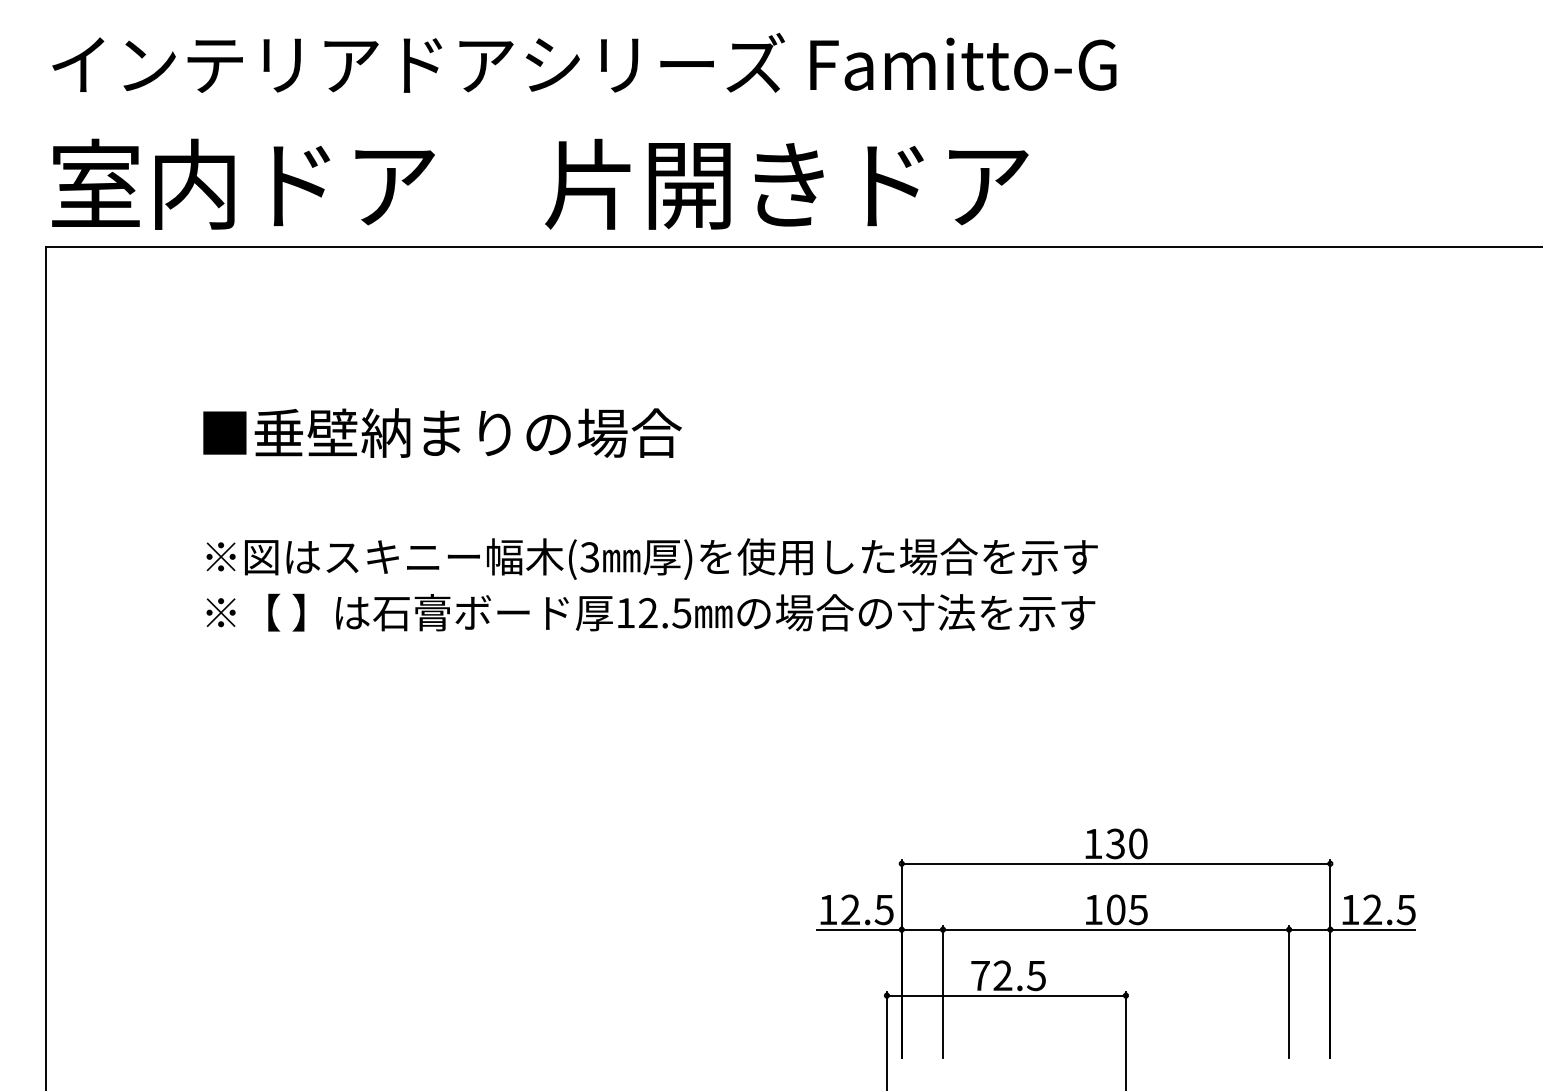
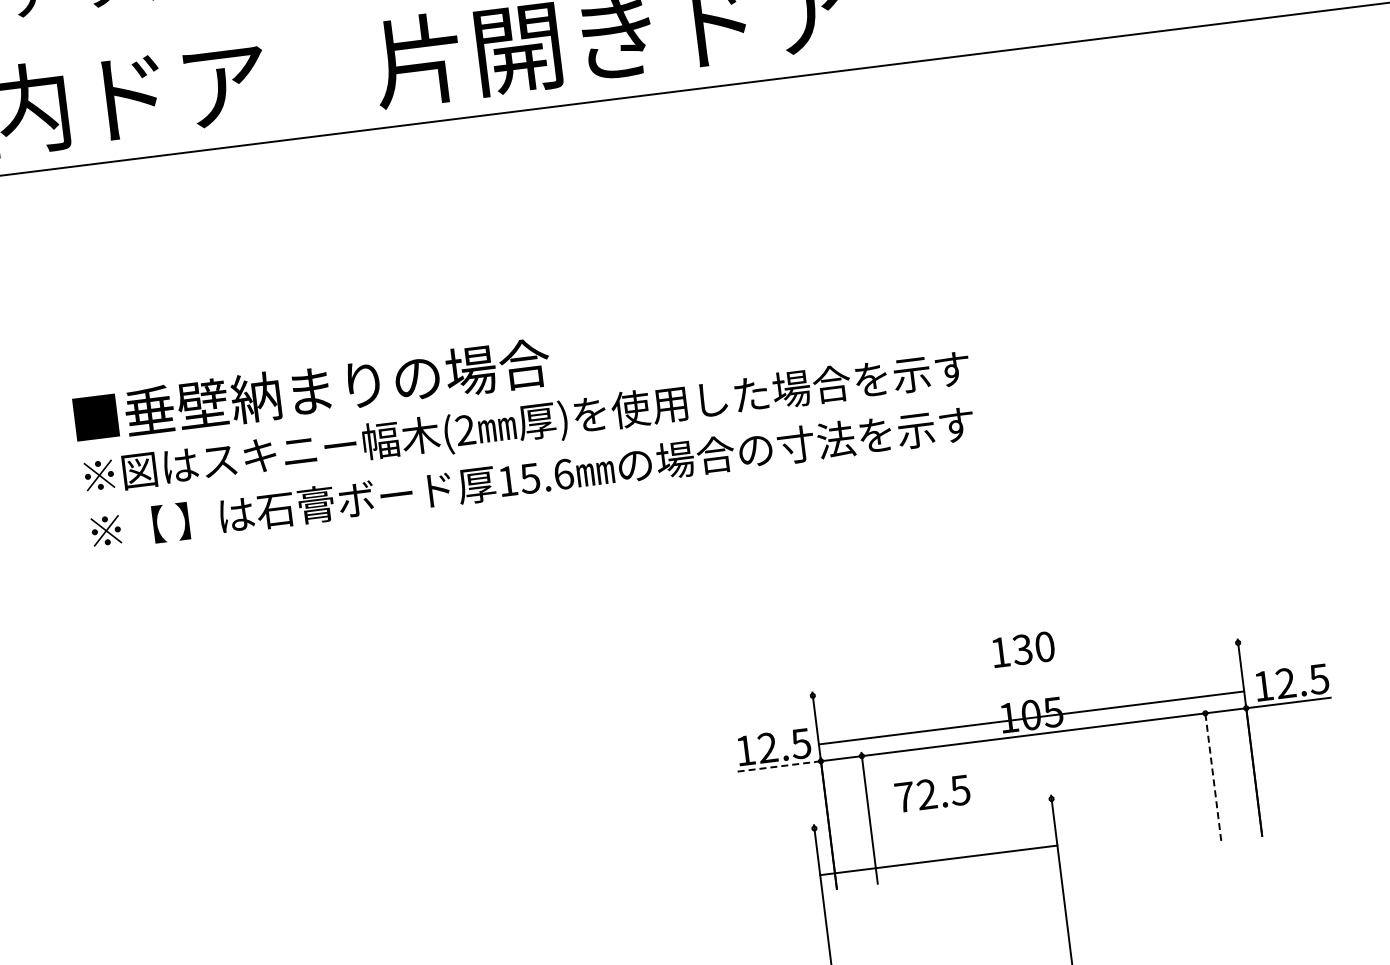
text: (442, 432) -> (311, 390), moved
text: (589, 557) -> (465, 430), (3 -> (2
text: (664, 612) -> (546, 475), 12.5 -> 15.6
line: (1115, 863) -> (1030, 717), moved
line: (859, 929) -> (779, 766), solid -> dashed
line: (1289, 992) -> (1213, 775), solid -> dashed
line: (1005, 995) -> (937, 860), moved

